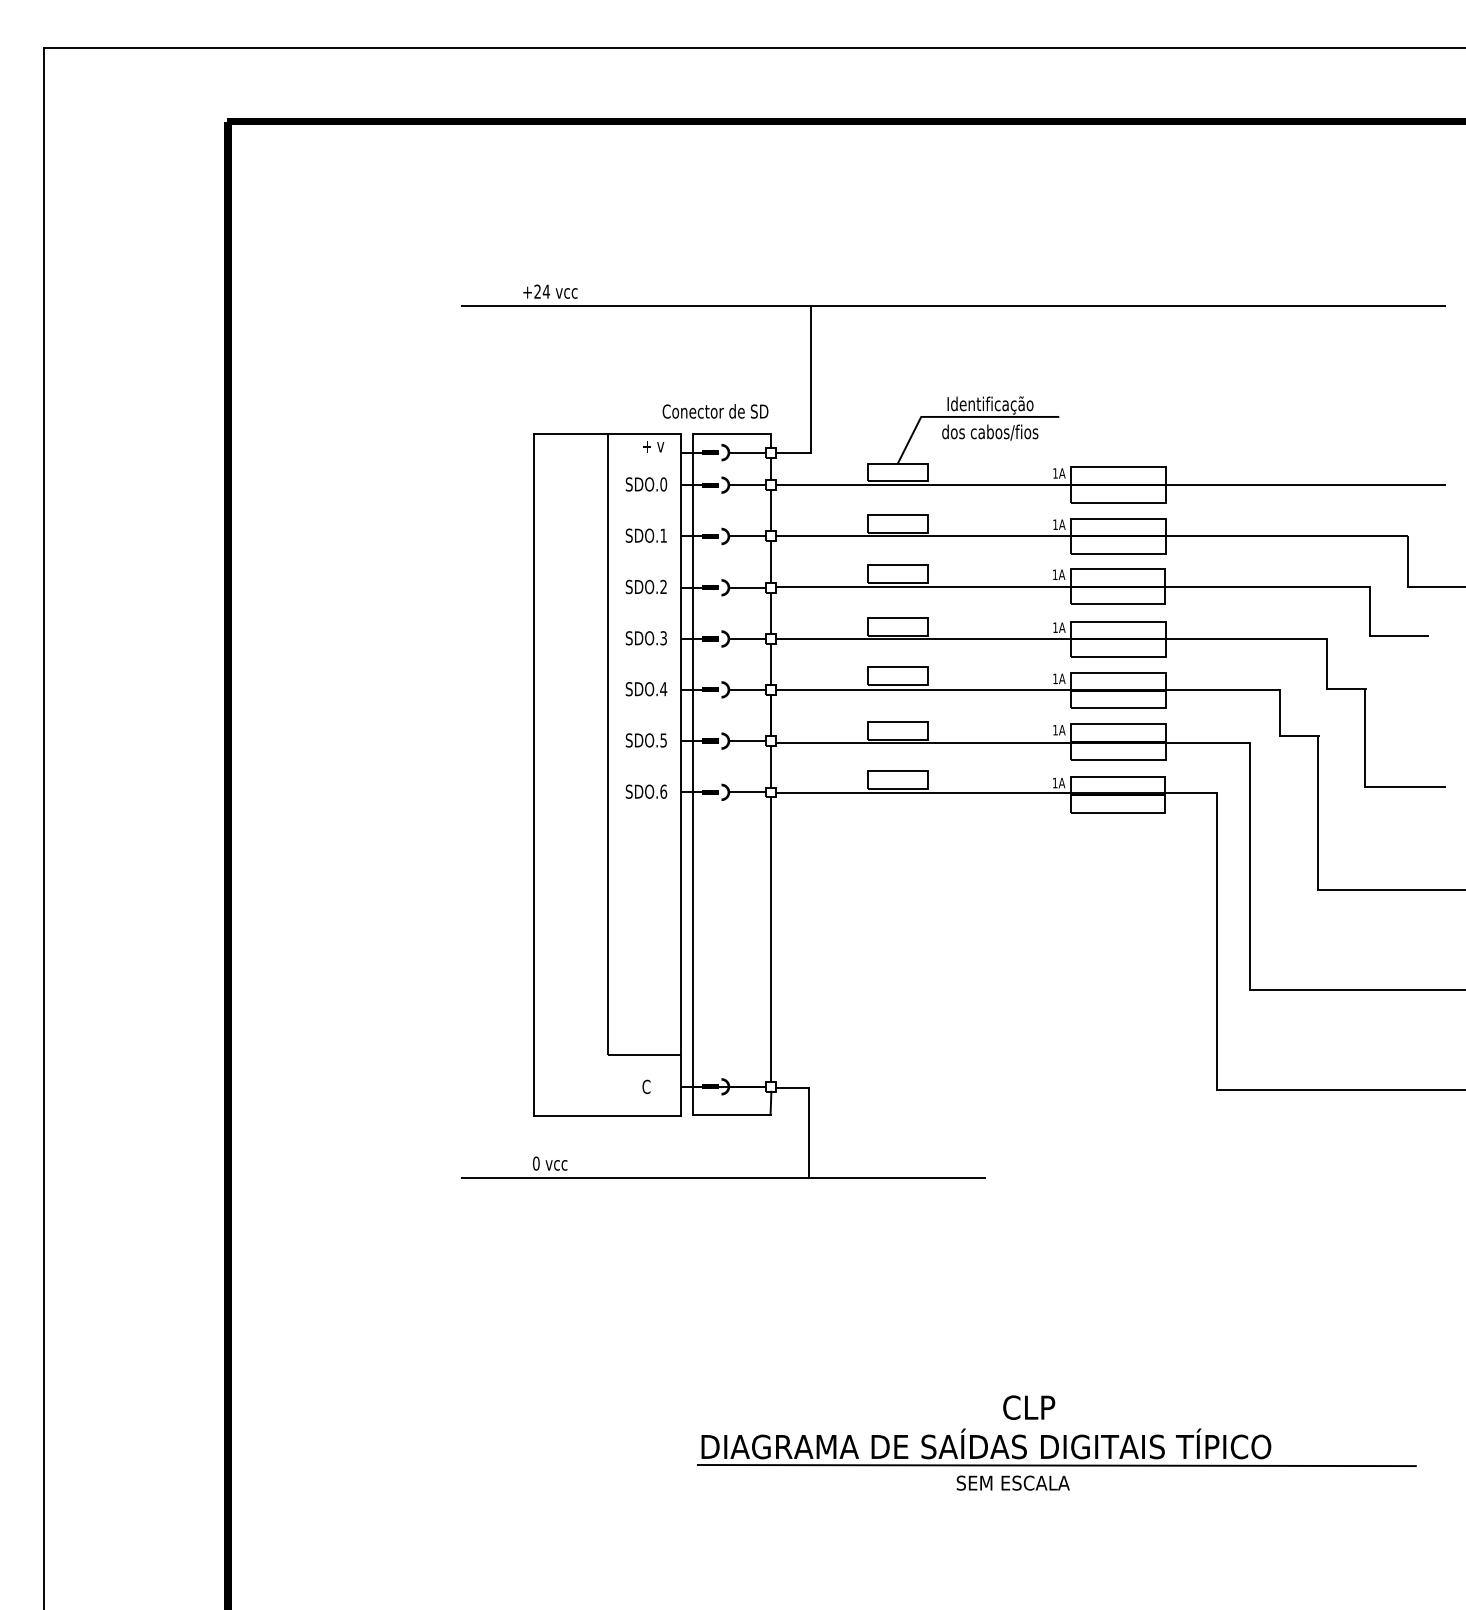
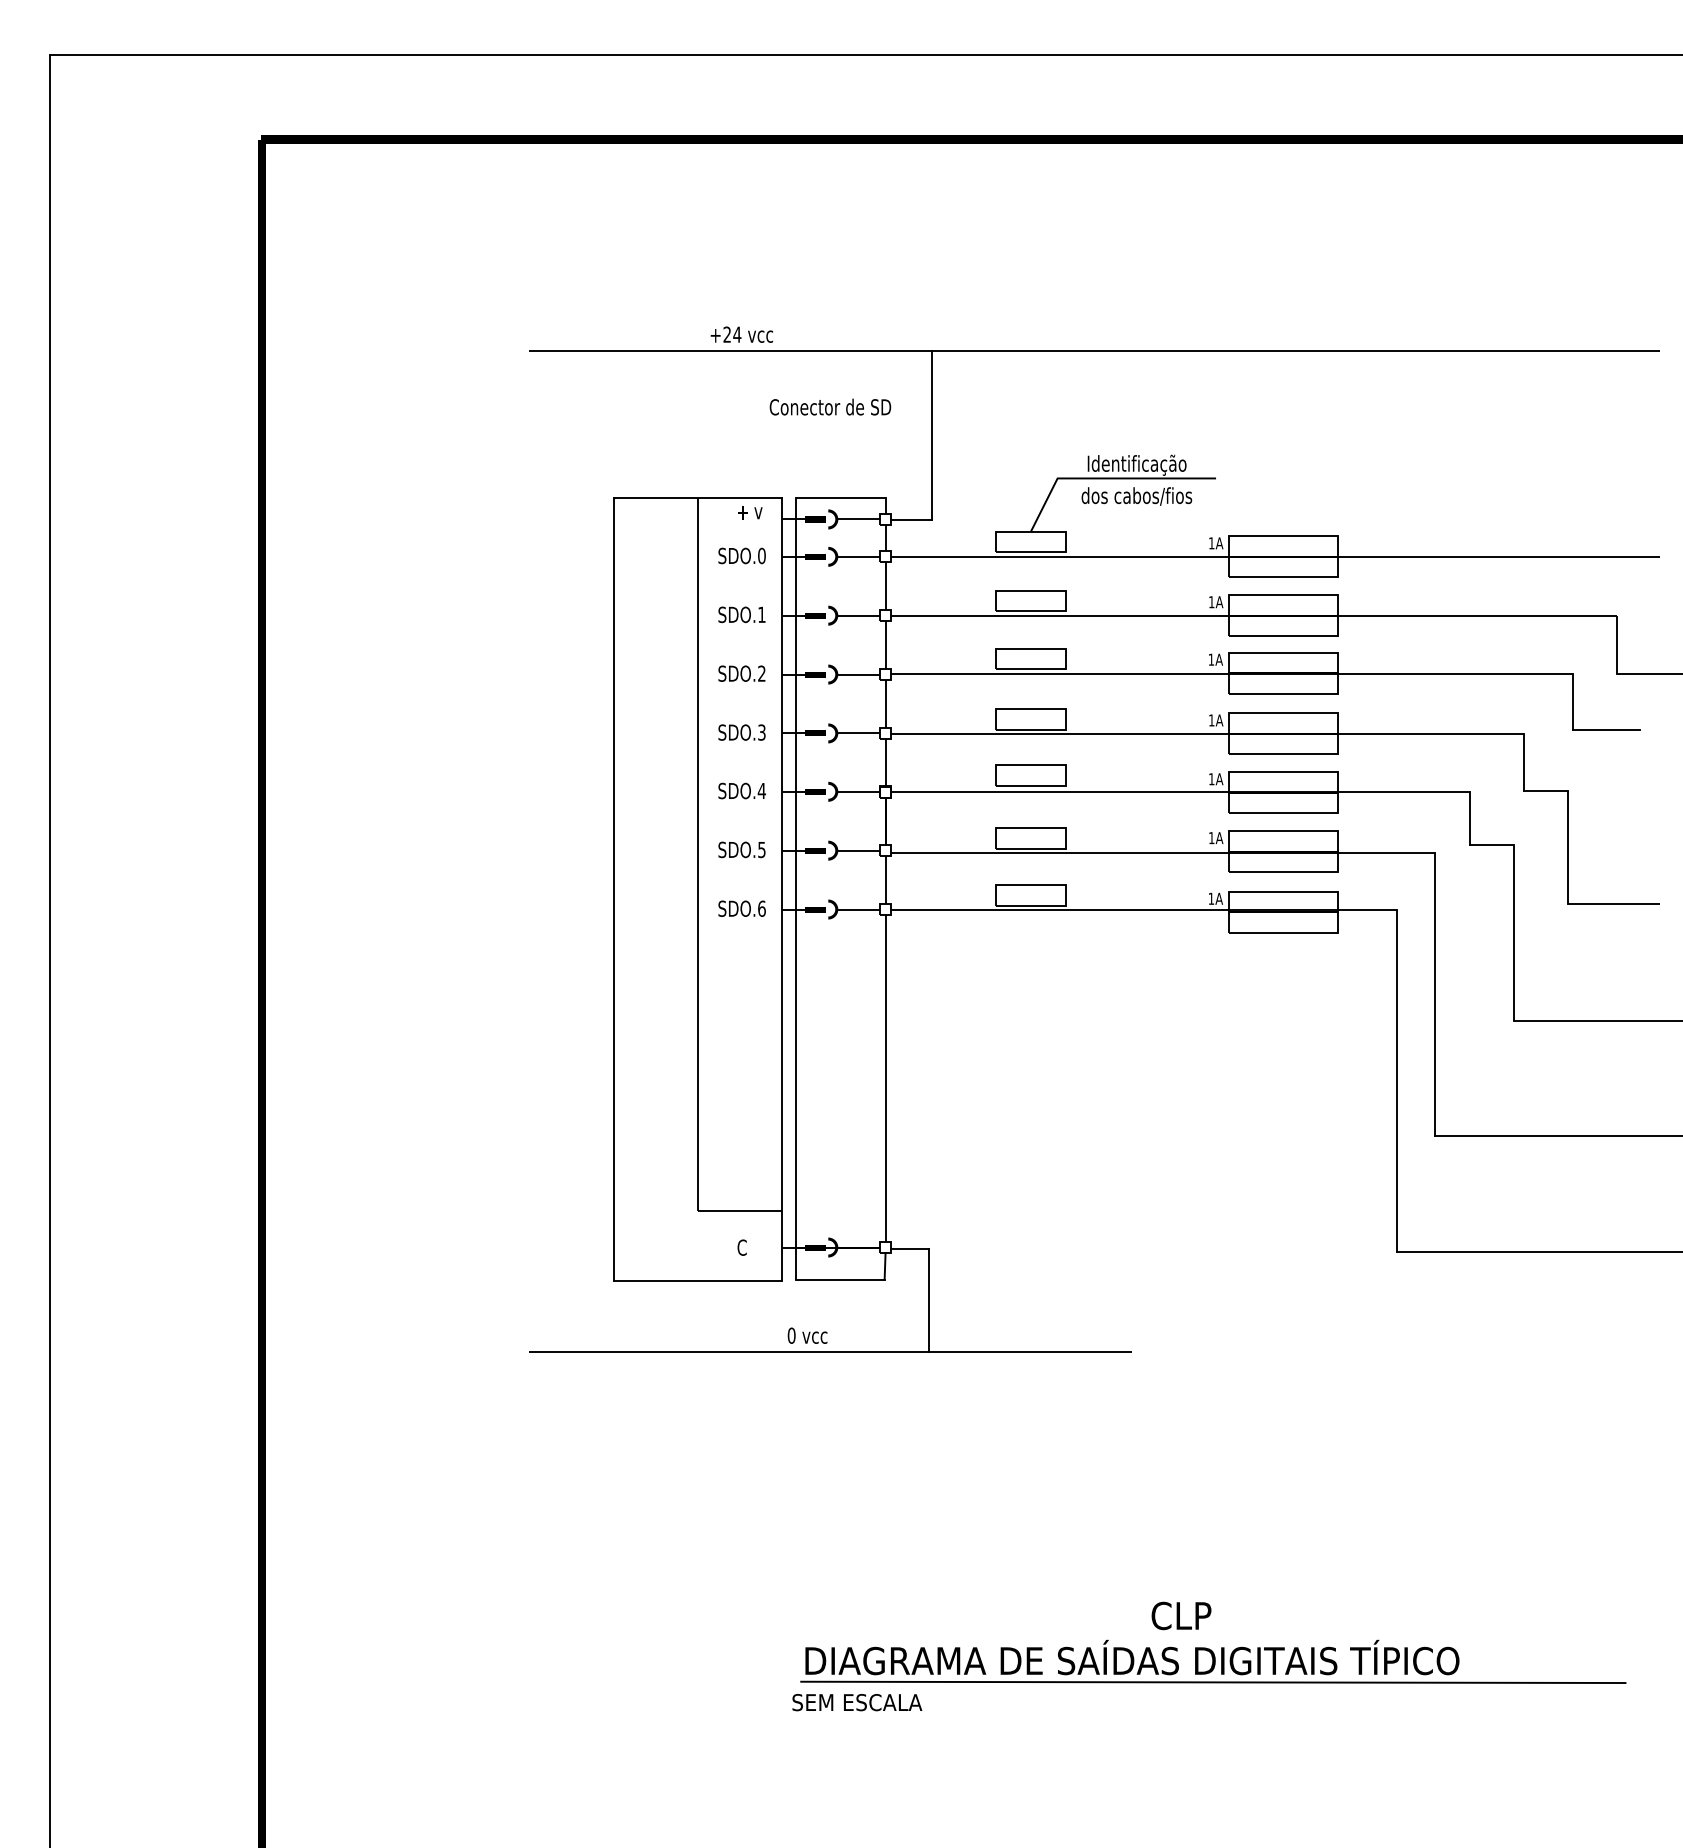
text: (550, 291) -> (741, 334), moved
text: (715, 410) -> (830, 406), moved
text: (550, 1163) -> (807, 1335), moved
text: (1013, 1483) -> (857, 1702), moved

